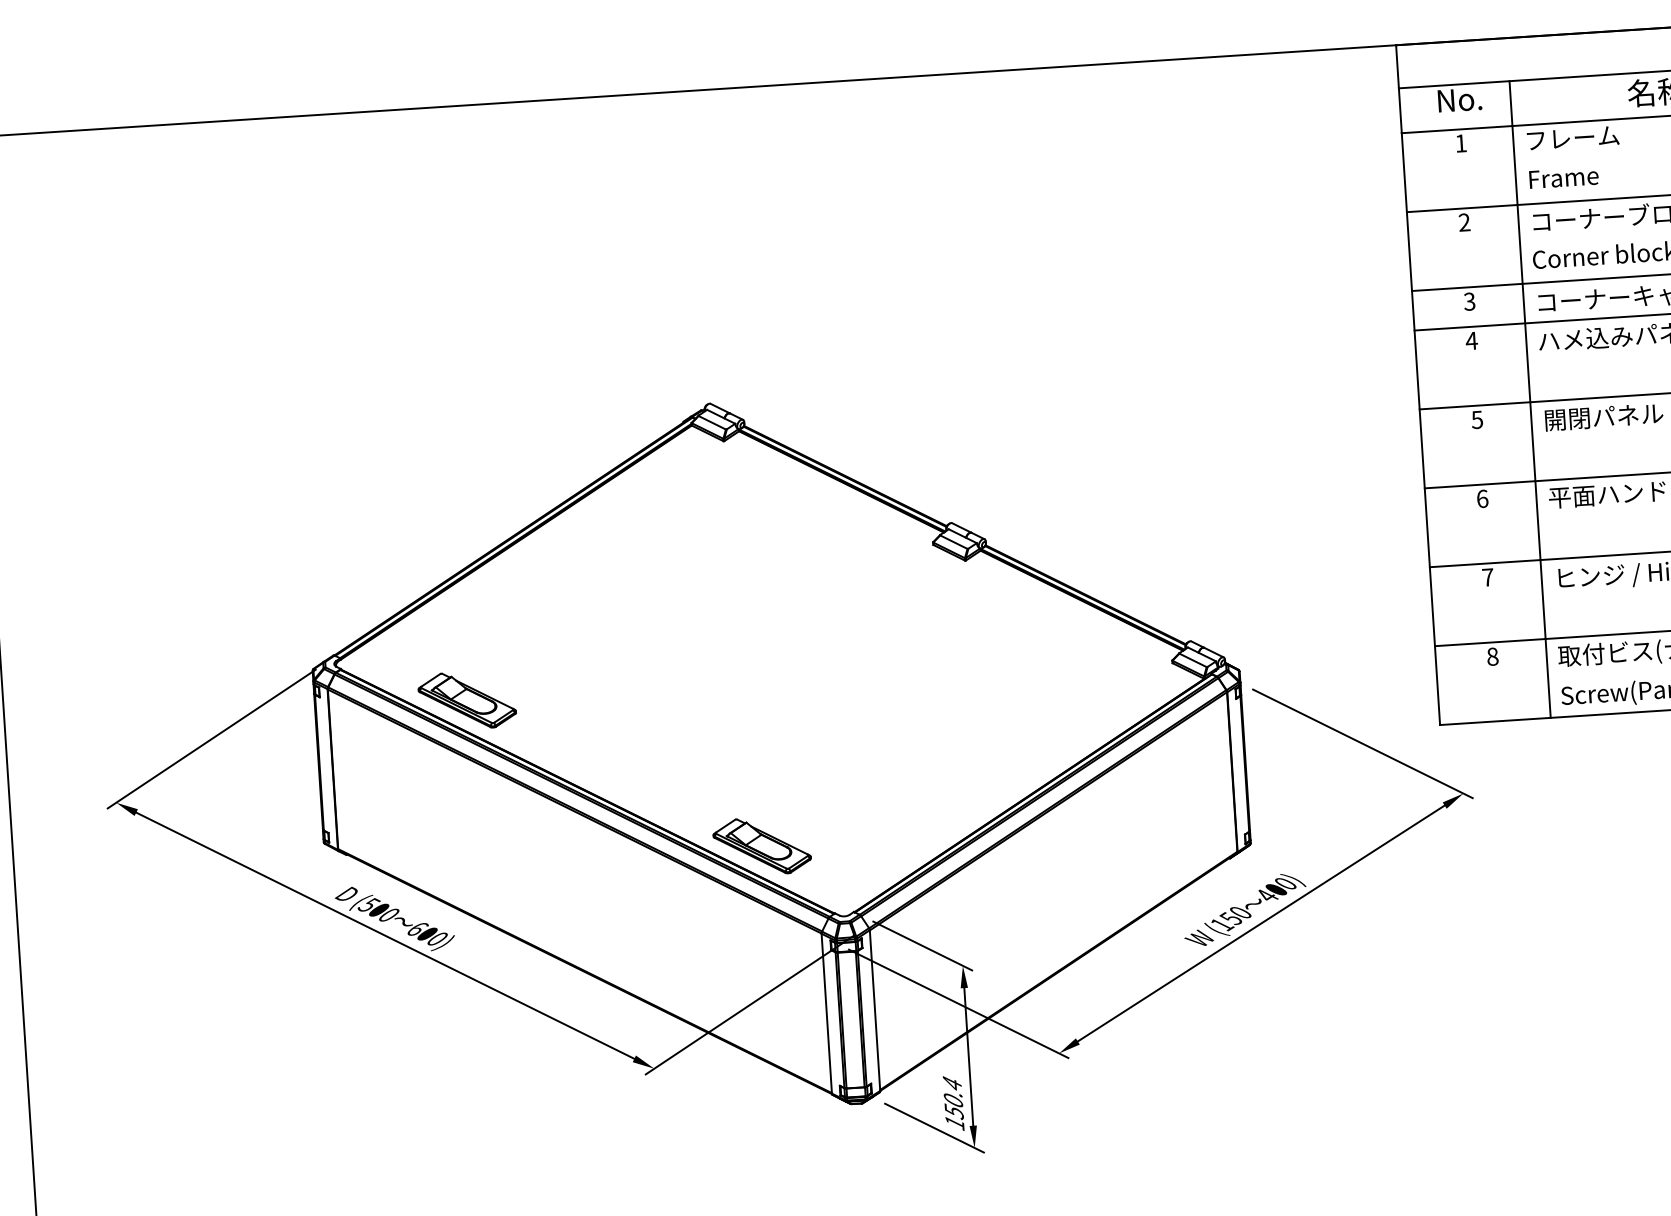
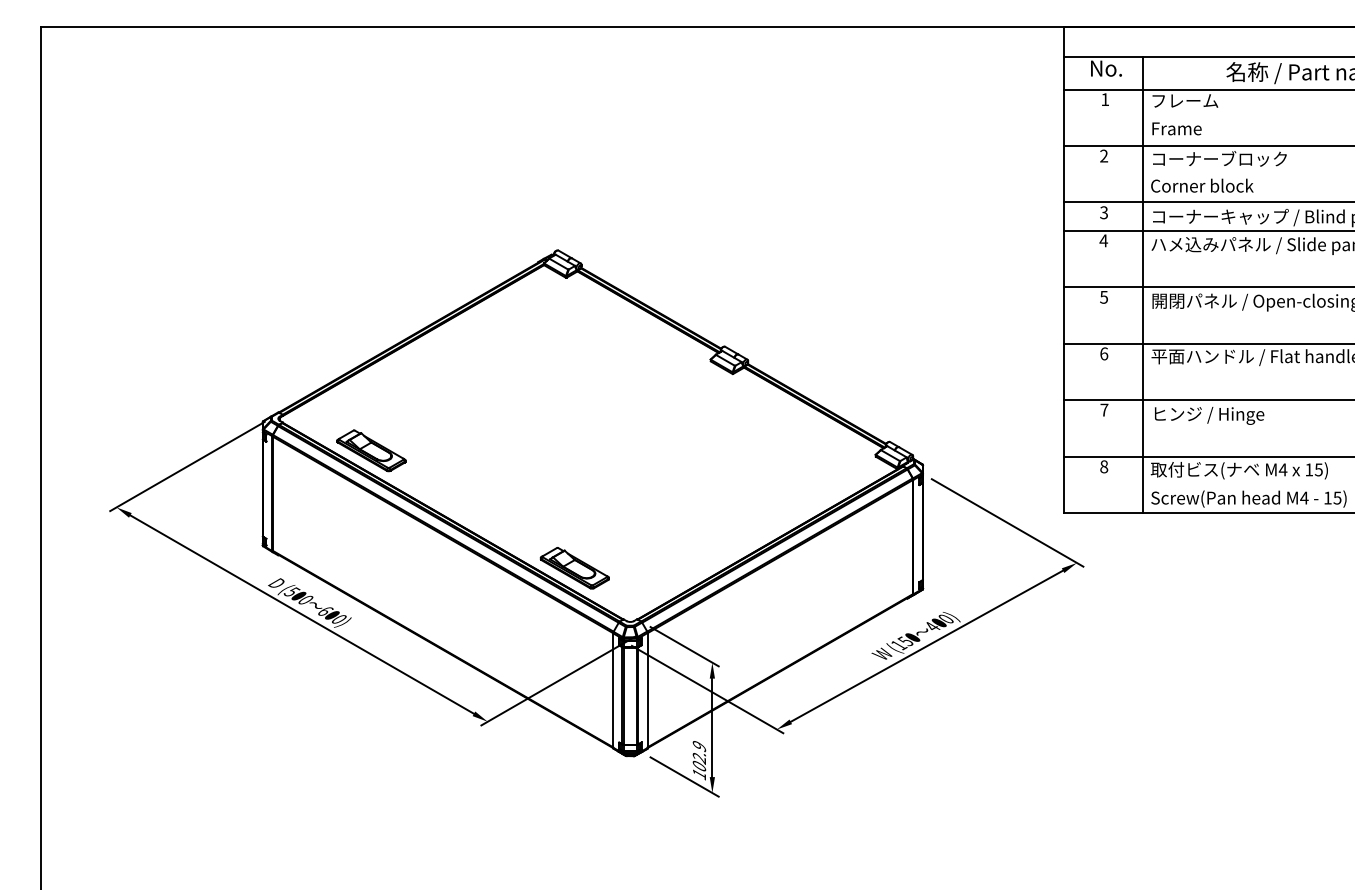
text: (953, 1098) -> (699, 756), 150.4 -> 102.9

